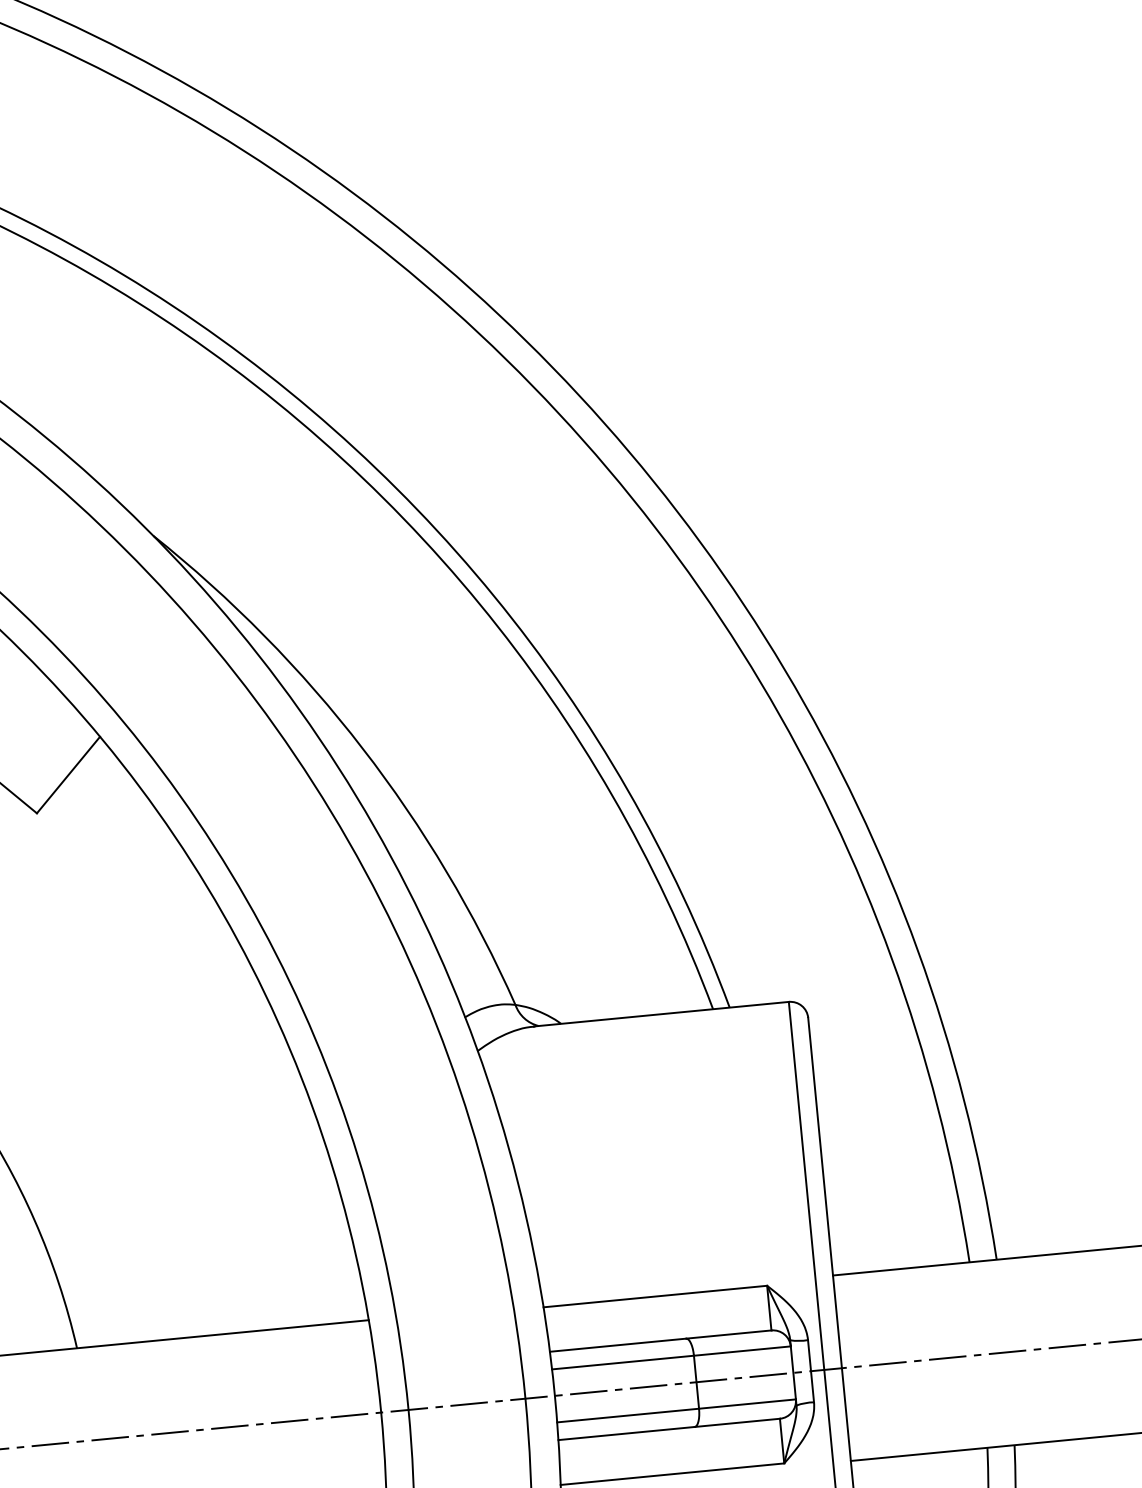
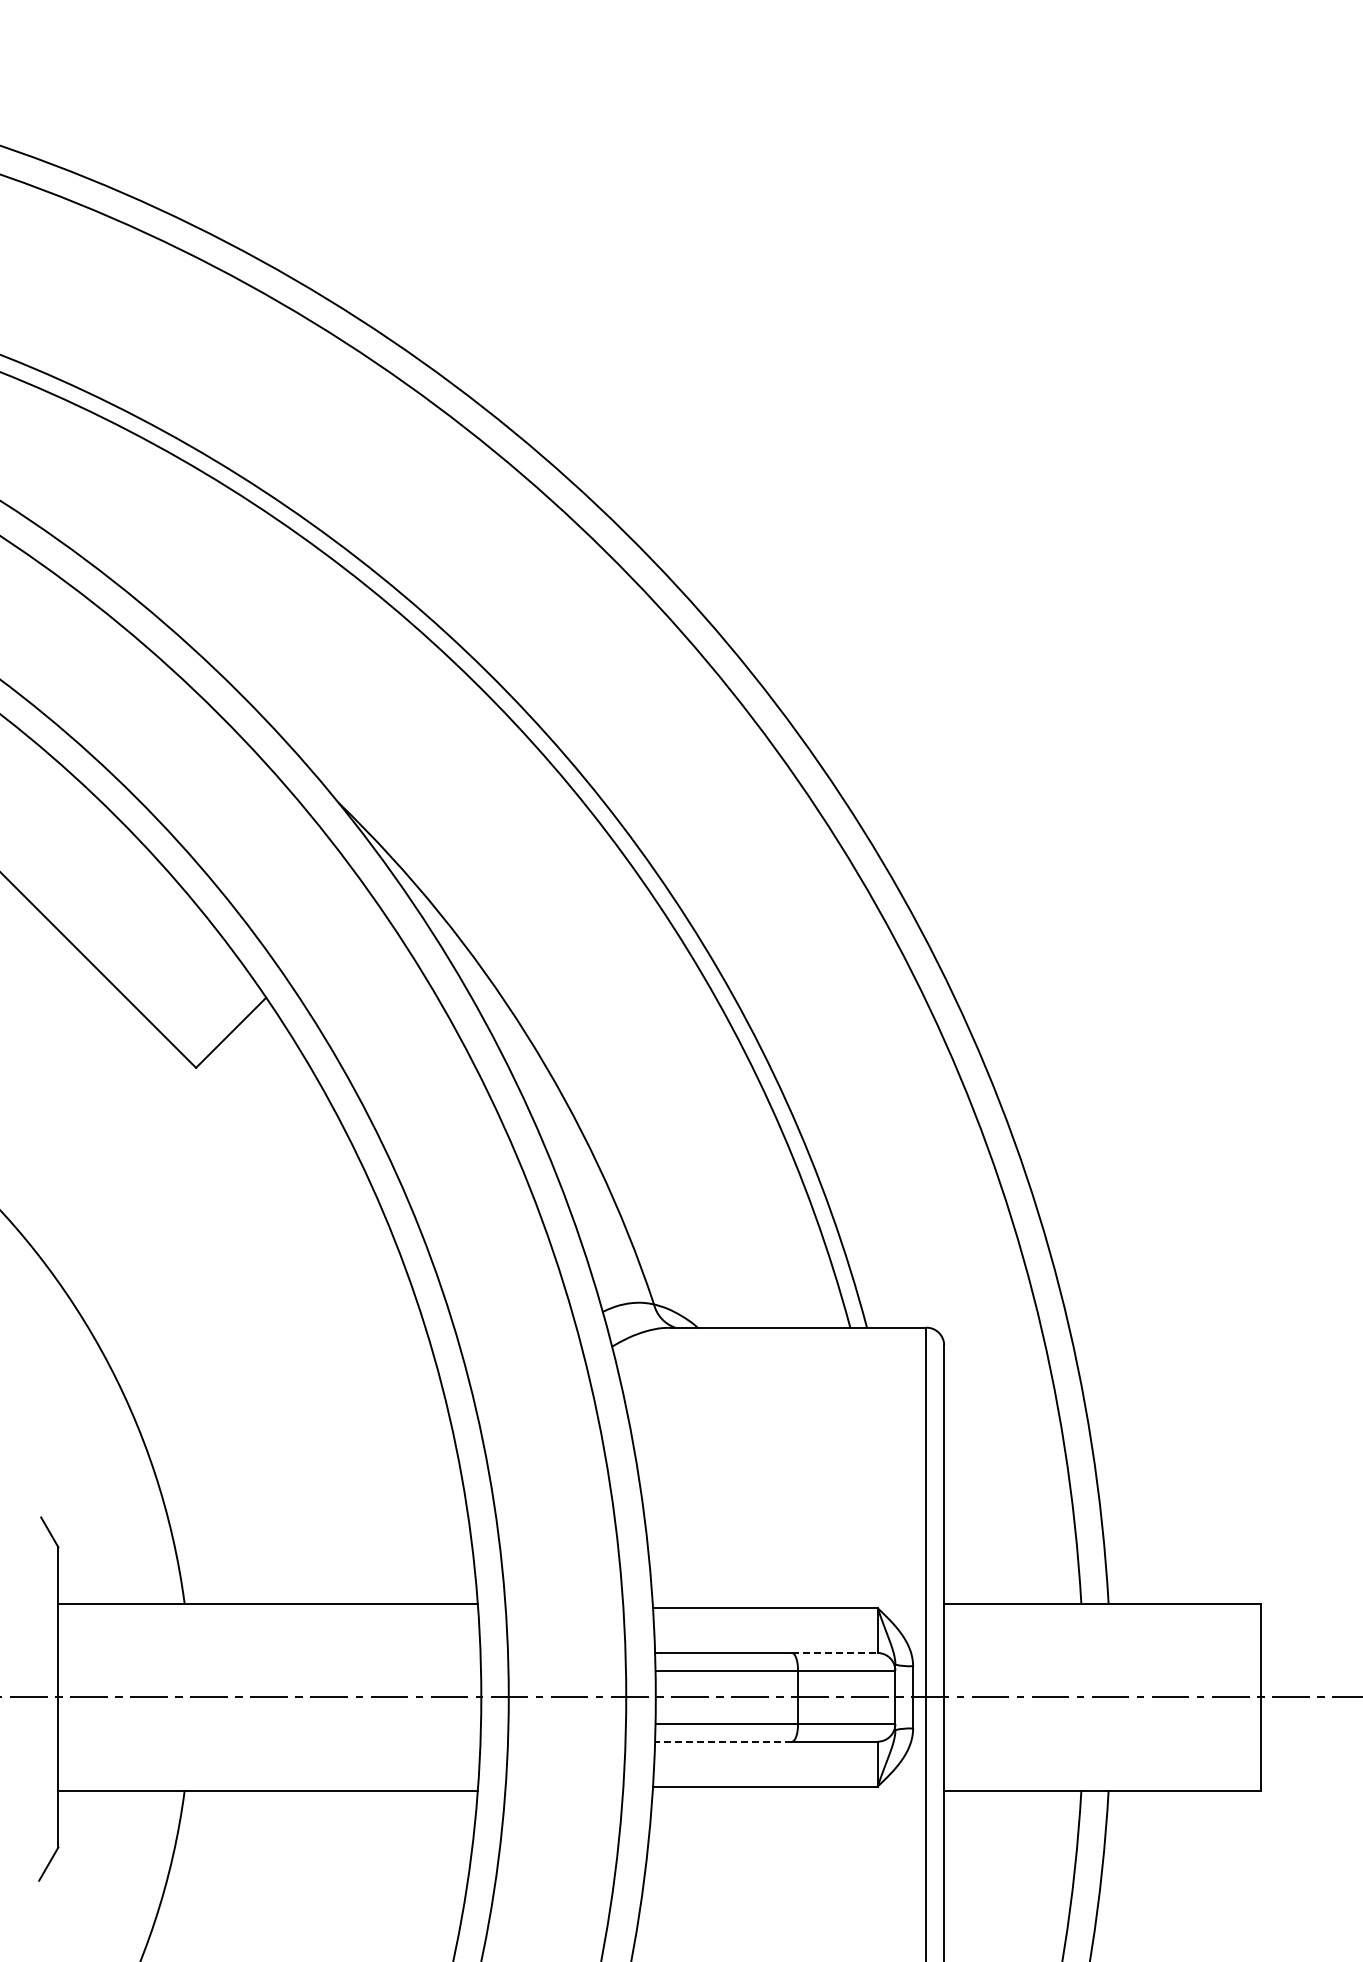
line: (728, 1335) -> (834, 1653), solid -> dashed
line: (626, 1433) -> (723, 1741), solid -> dashed

